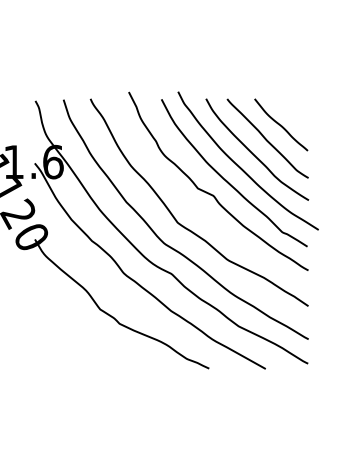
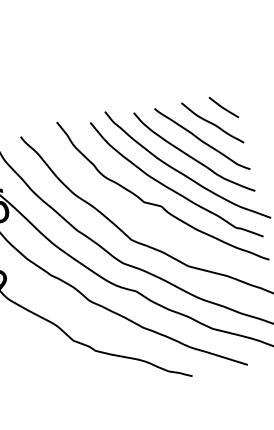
line: (294, 111) -> (222, 107), added

